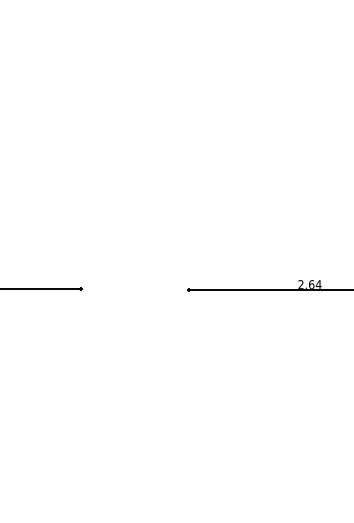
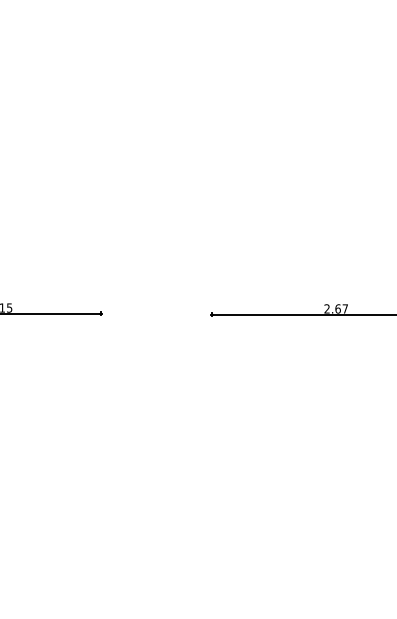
text: (318, 284) -> (345, 308), 2.64 -> 2.67

